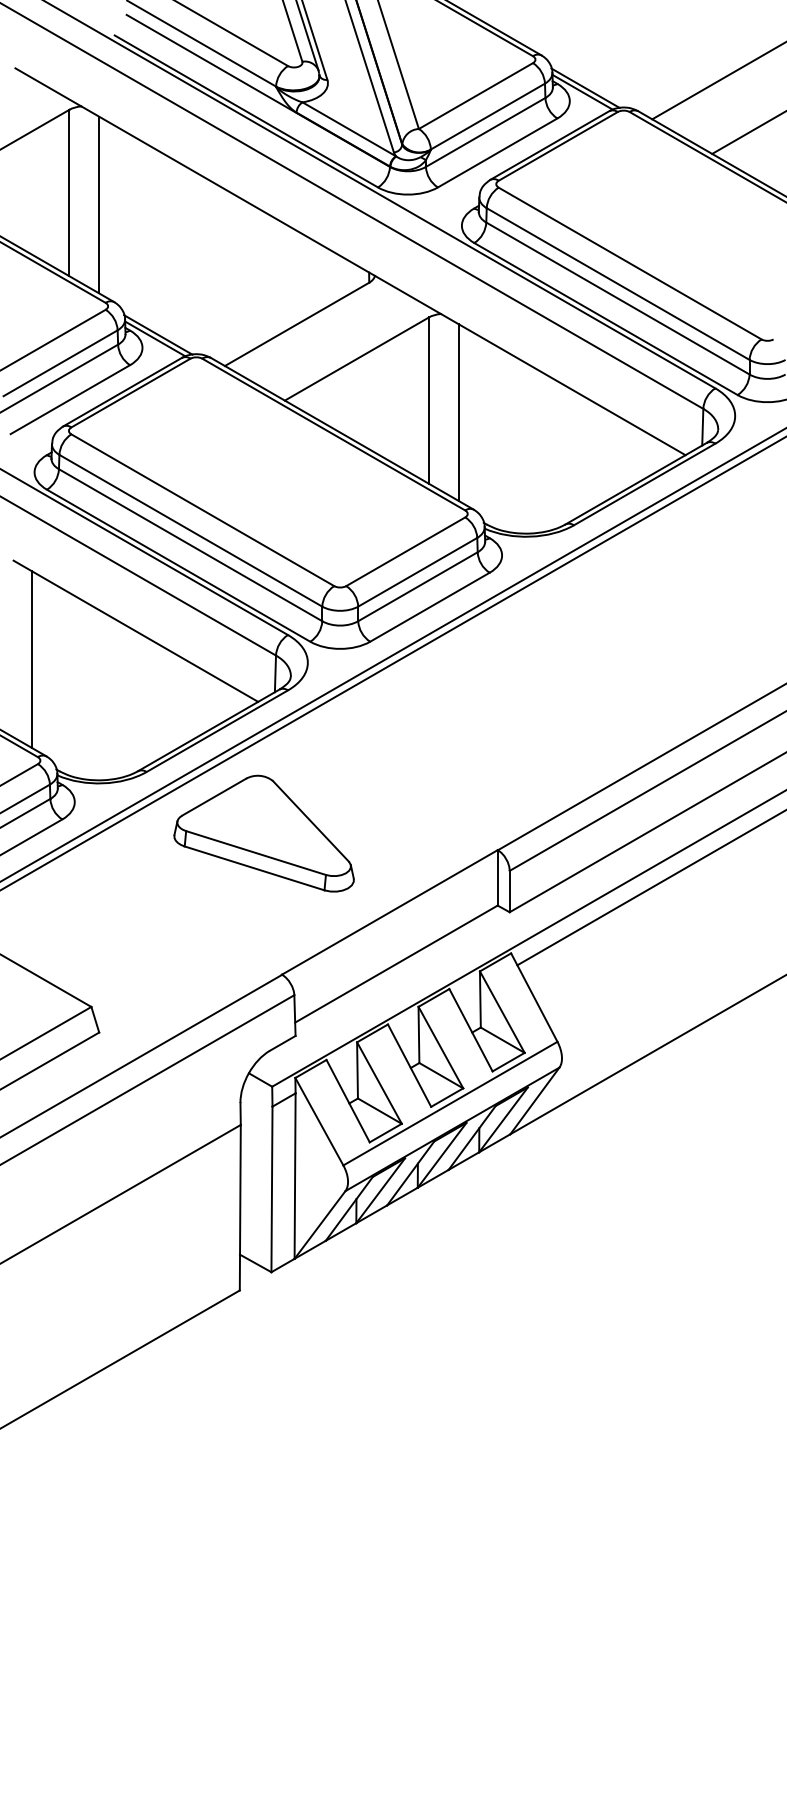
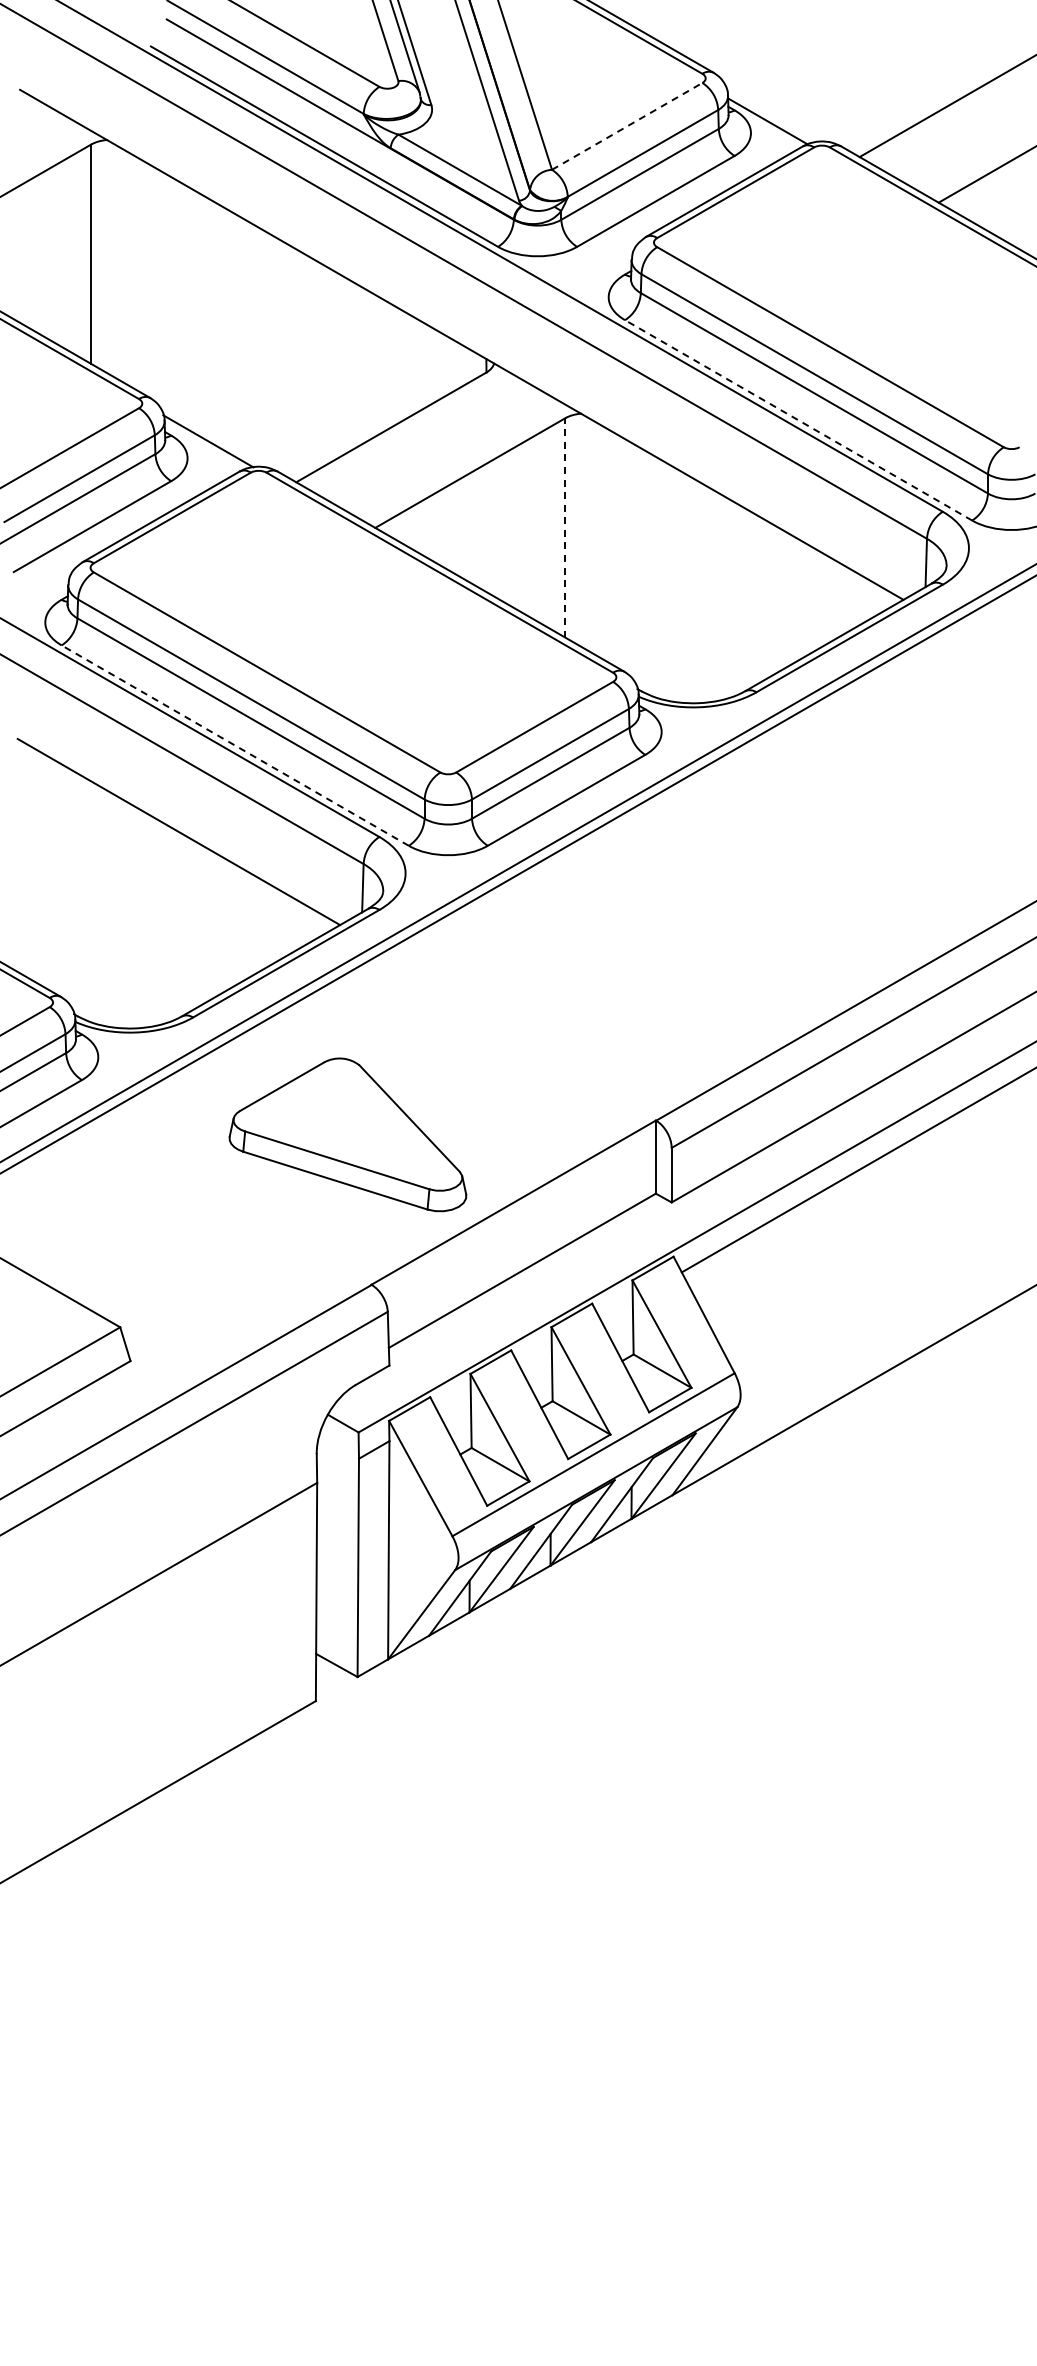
line: (585, 88) -> (771, 116), removed
line: (476, 96) -> (627, 126), solid -> dashed
line: (99, 204) -> (130, 269), removed
line: (605, 319) -> (798, 420), solid -> dashed
line: (155, 338) -> (204, 446), removed
line: (429, 400) -> (565, 527), solid -> dashed
line: (458, 412) -> (604, 543), removed
line: (178, 565) -> (234, 745), solid -> dashed
line: (31, 658) -> (41, 868), removed
part: (263, 833) -> (347, 1134), moved

